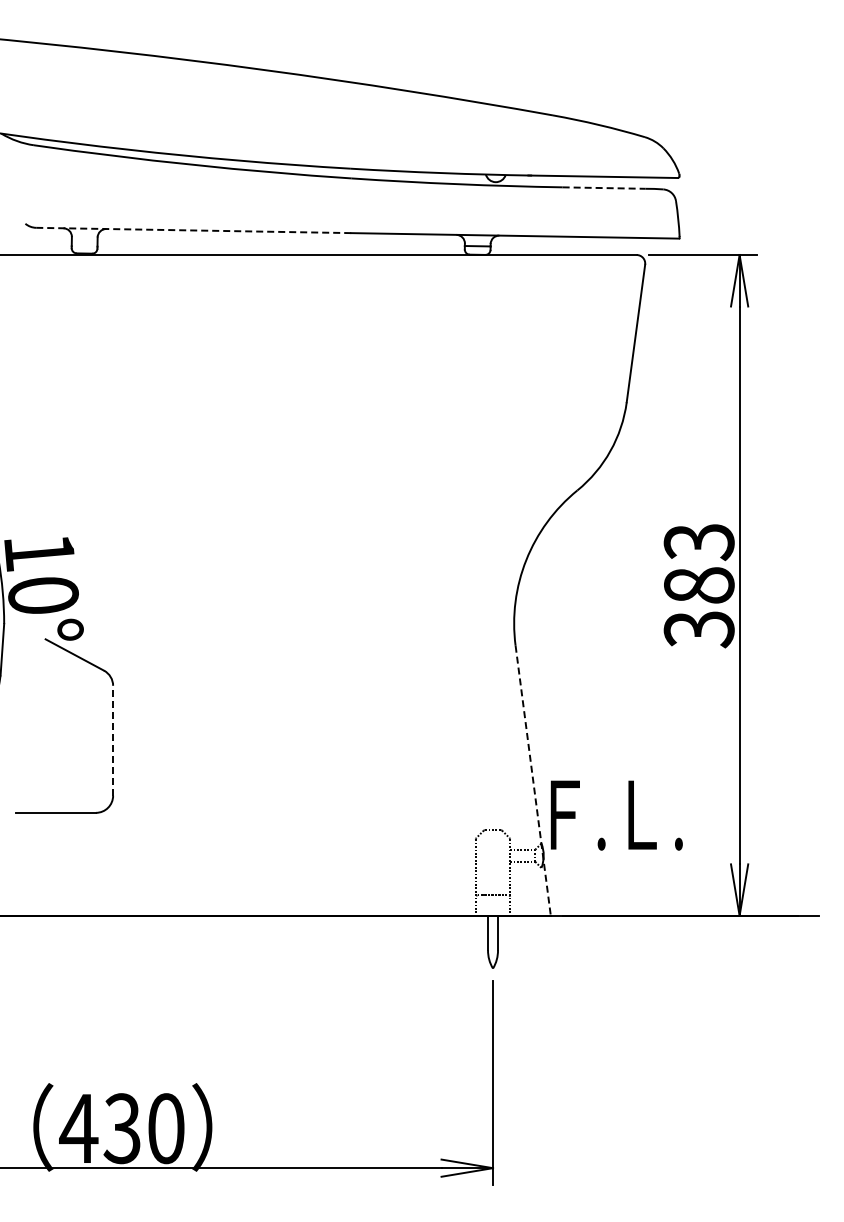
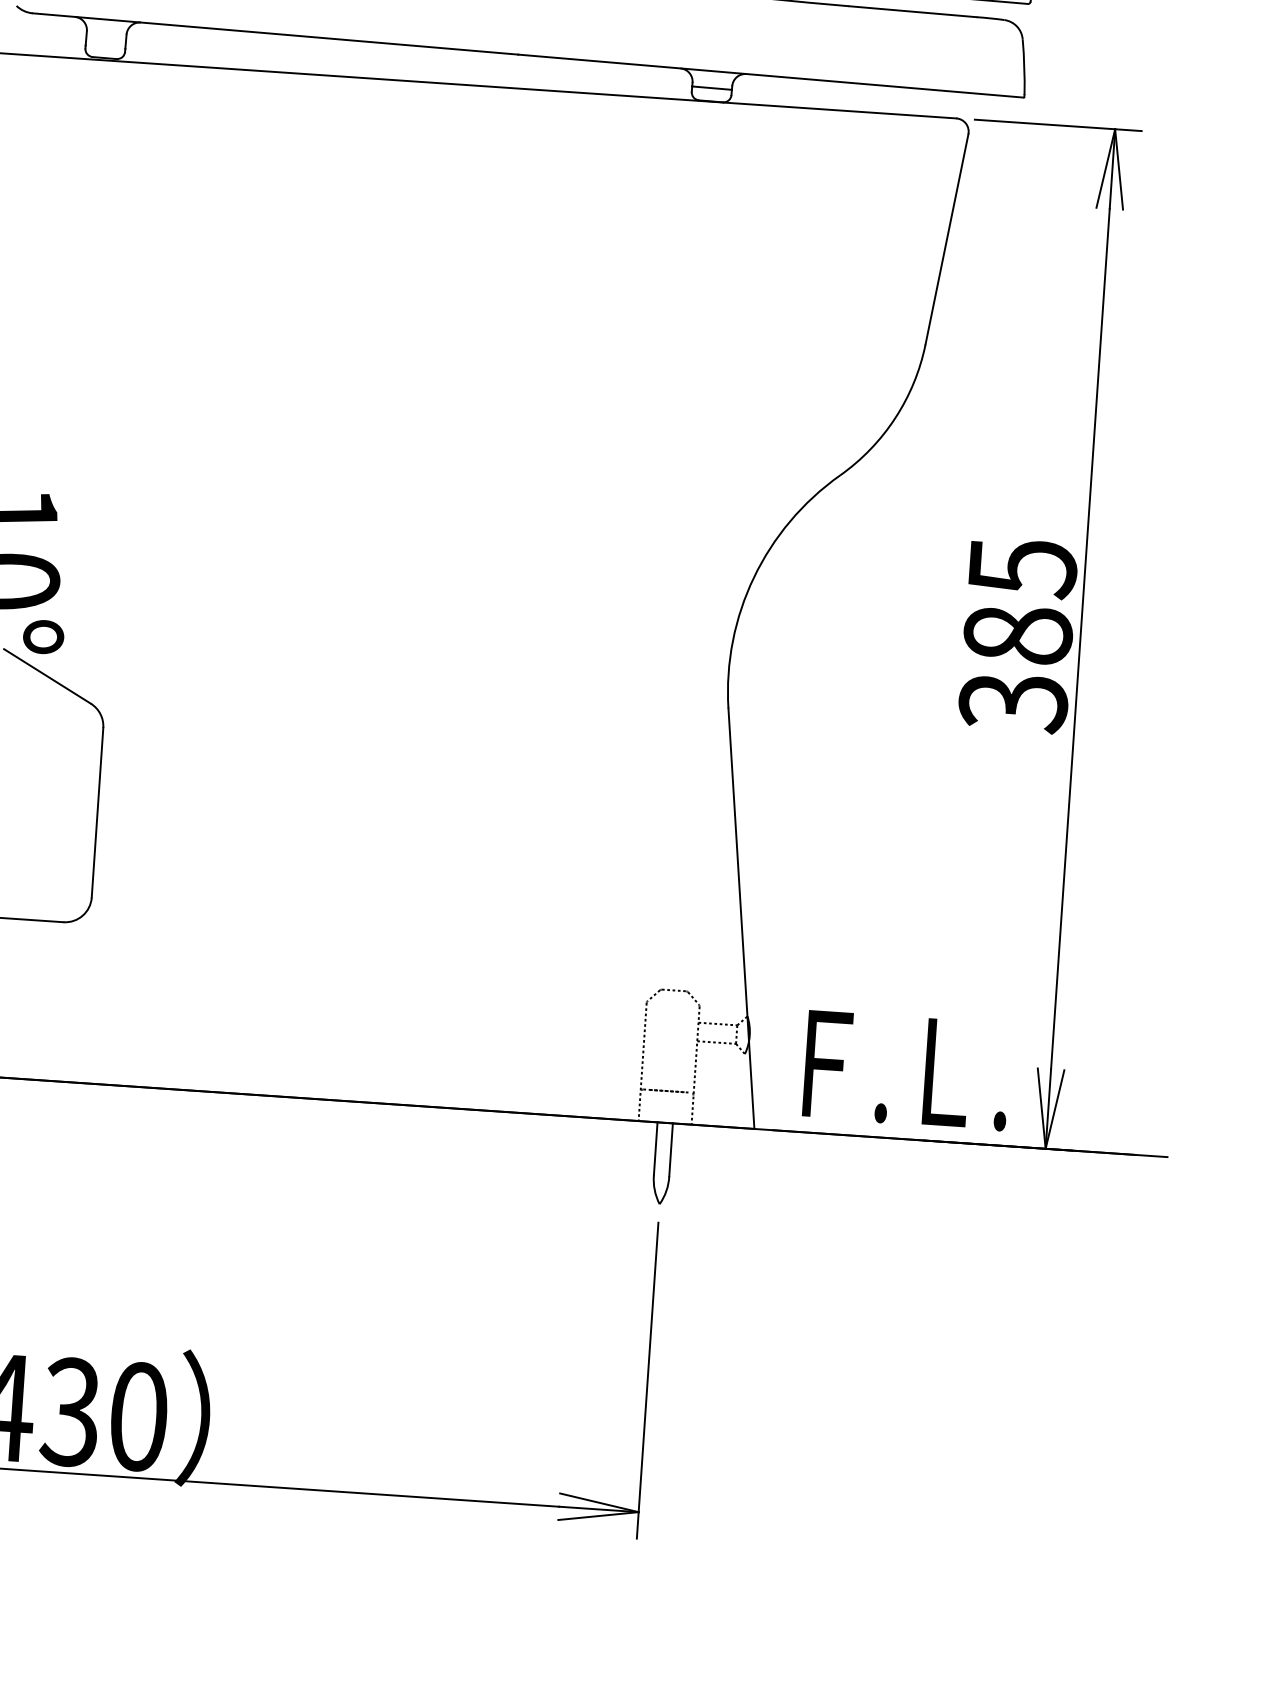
line: (604, 188) -> (913, 12), dashed -> solid
line: (193, 230) -> (275, 33), dashed -> solid
text: (698, 542) -> (1021, 568), 383 -> 385
line: (113, 740) -> (98, 812), dashed -> solid
line: (533, 781) -> (741, 919), dashed -> solid
text: (616, 815) -> (906, 1070), moved

